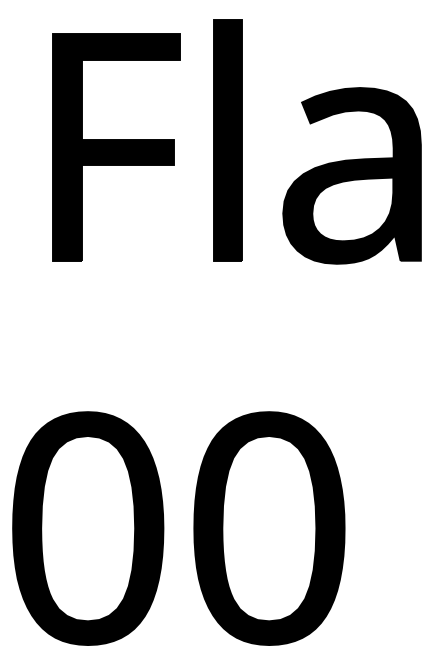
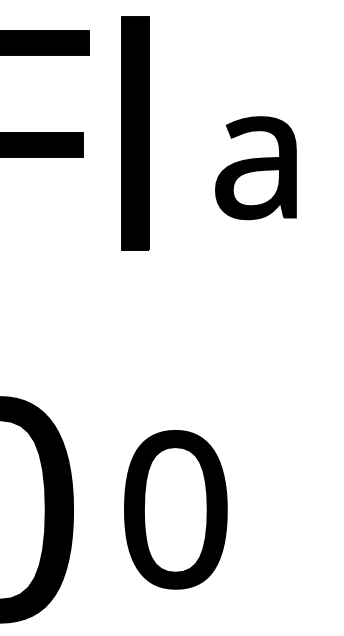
part: (351, 175) -> (255, 167), size x0.6
part: (269, 528) -> (175, 509), size x0.7

